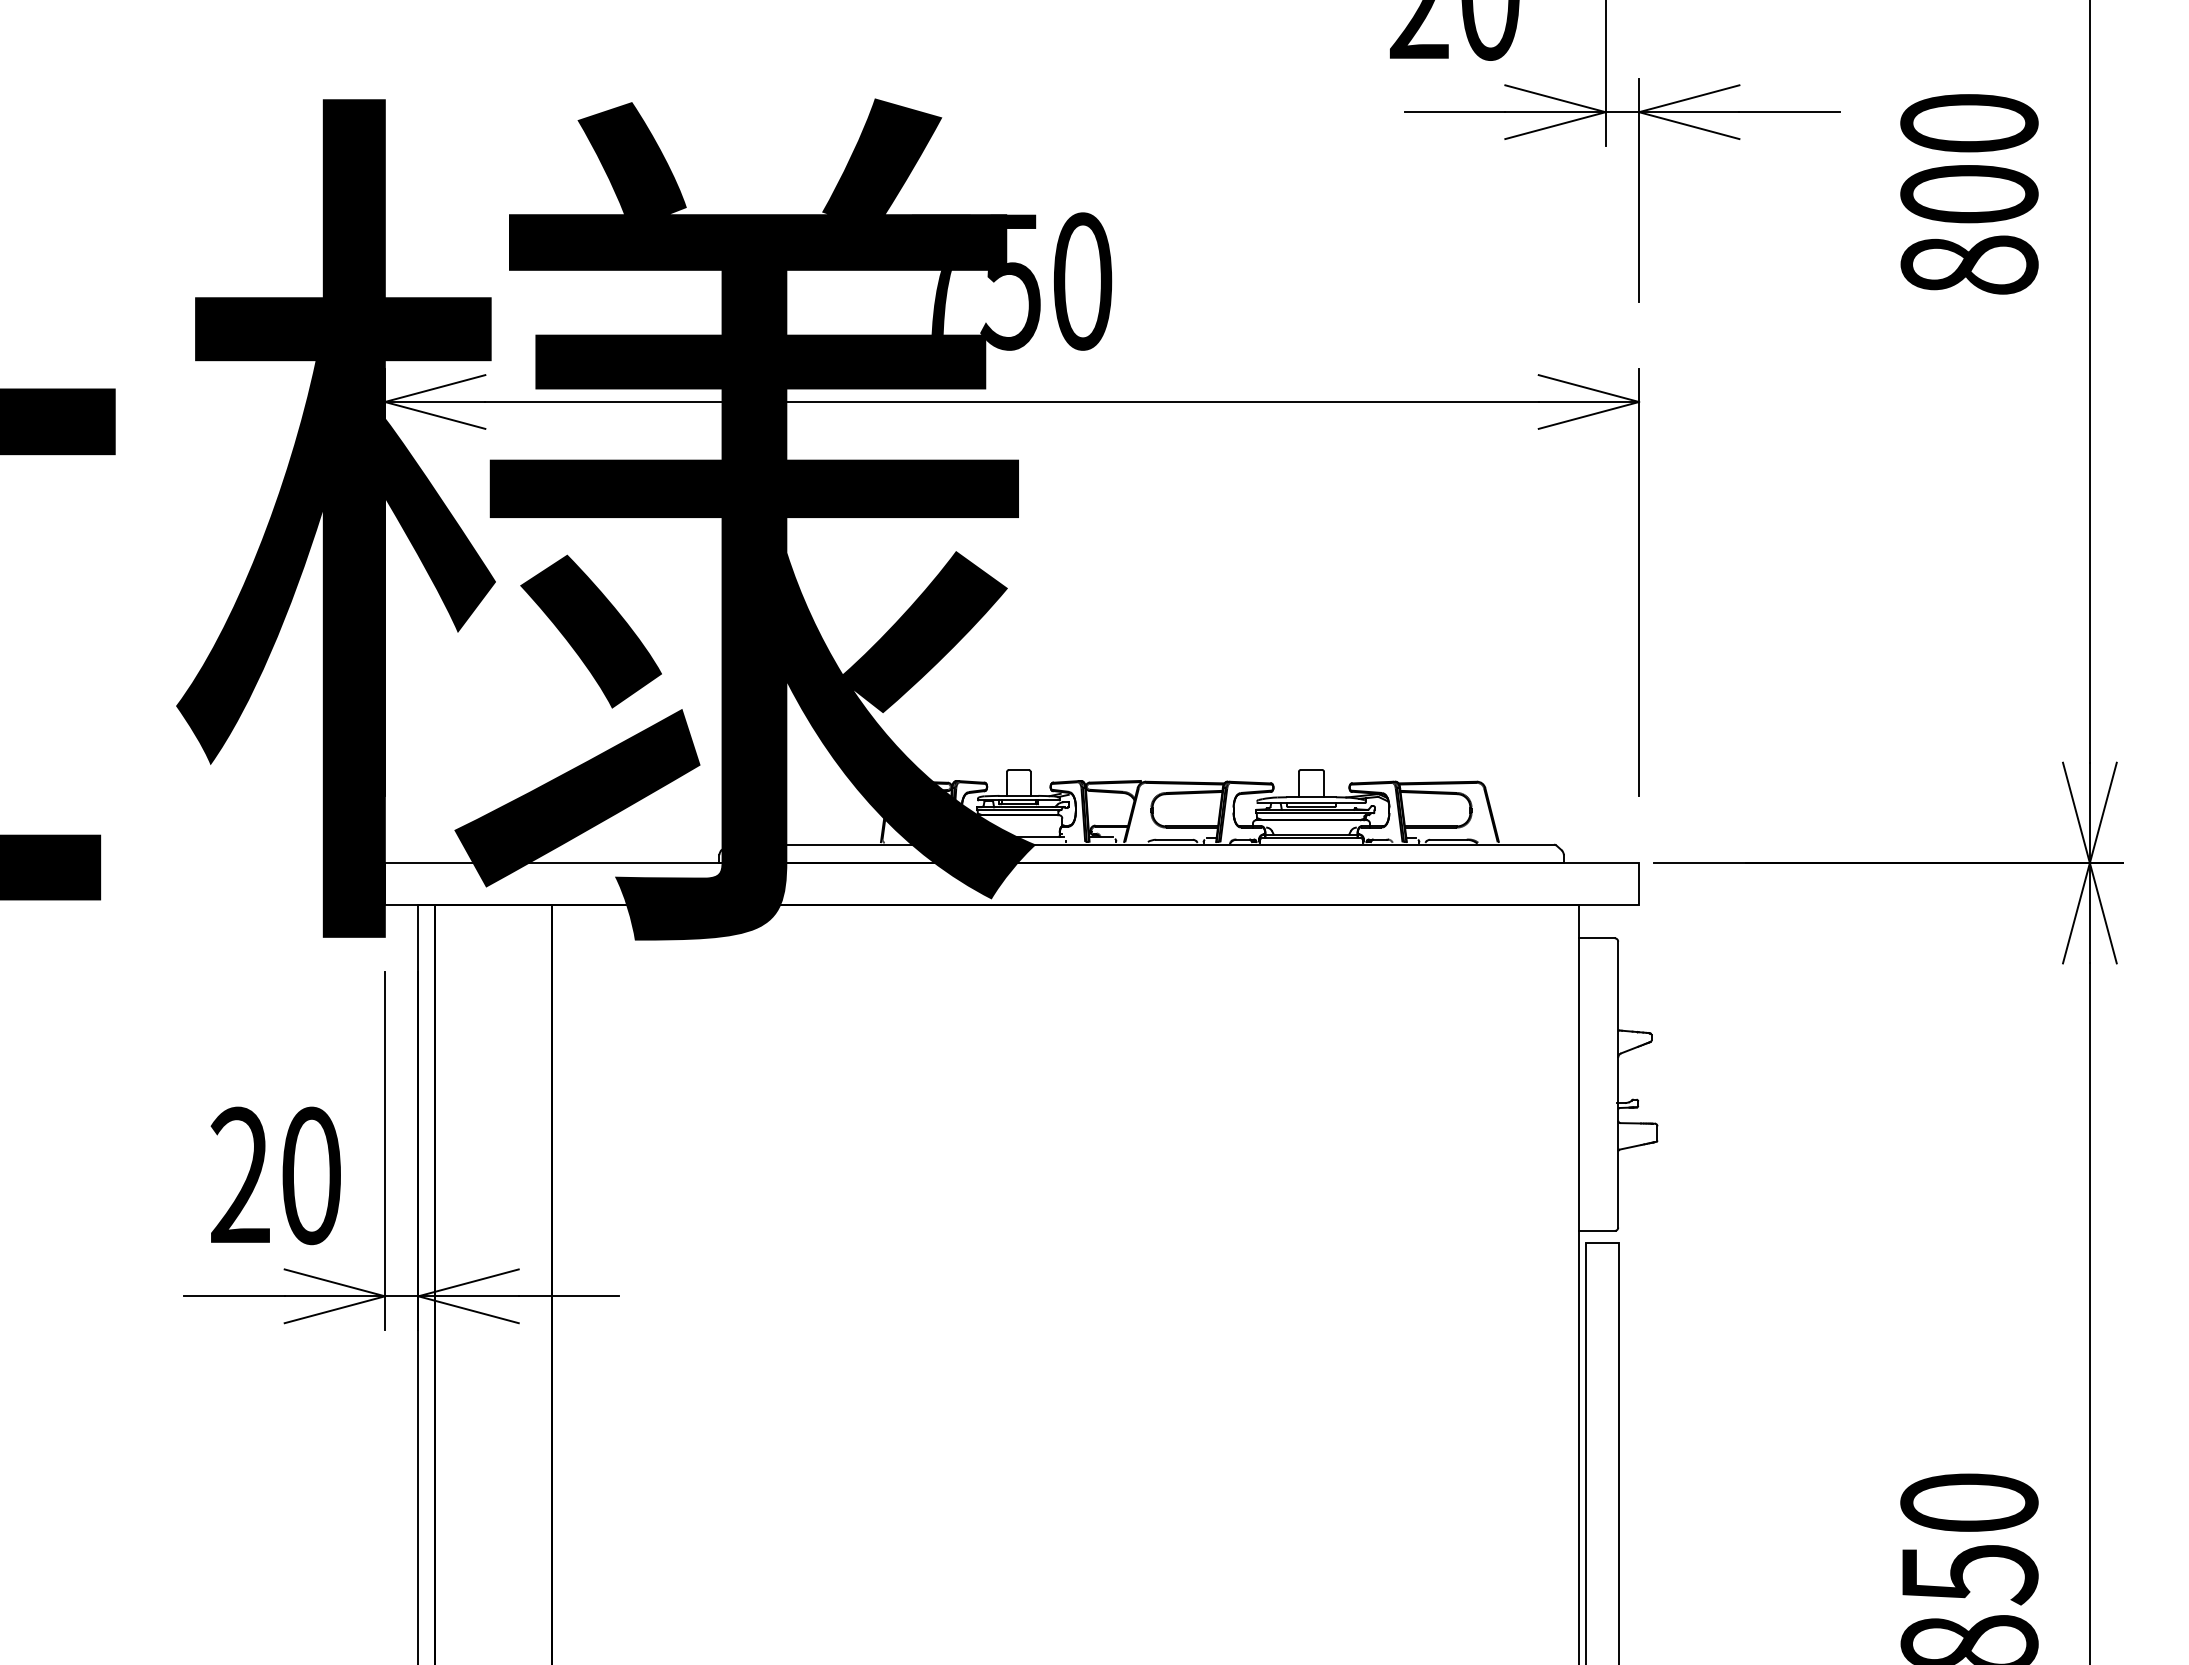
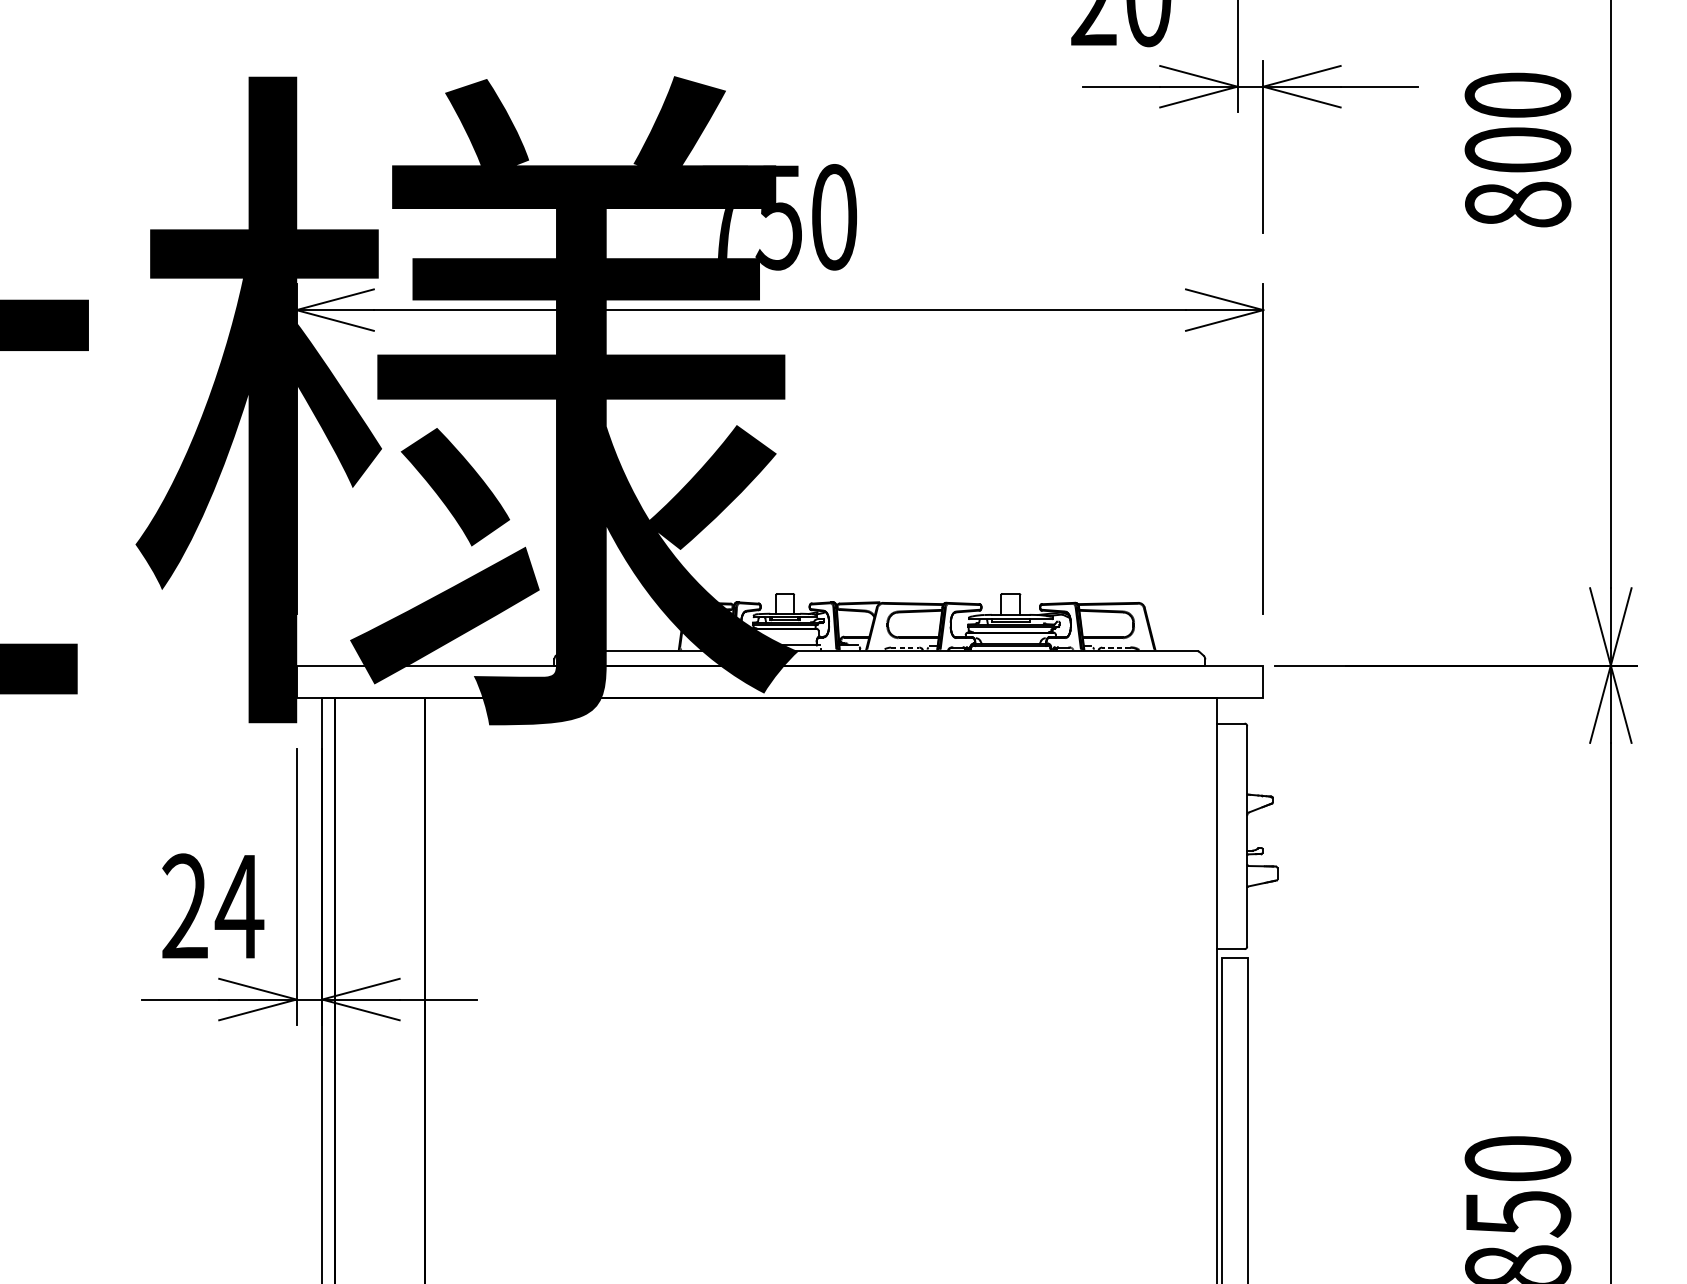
line: (1175, 839) -> (905, 647), solid -> dashed
line: (1447, 839) -> (1115, 647), solid -> dashed
text: (310, 1175) -> (239, 906), 20 -> 24

